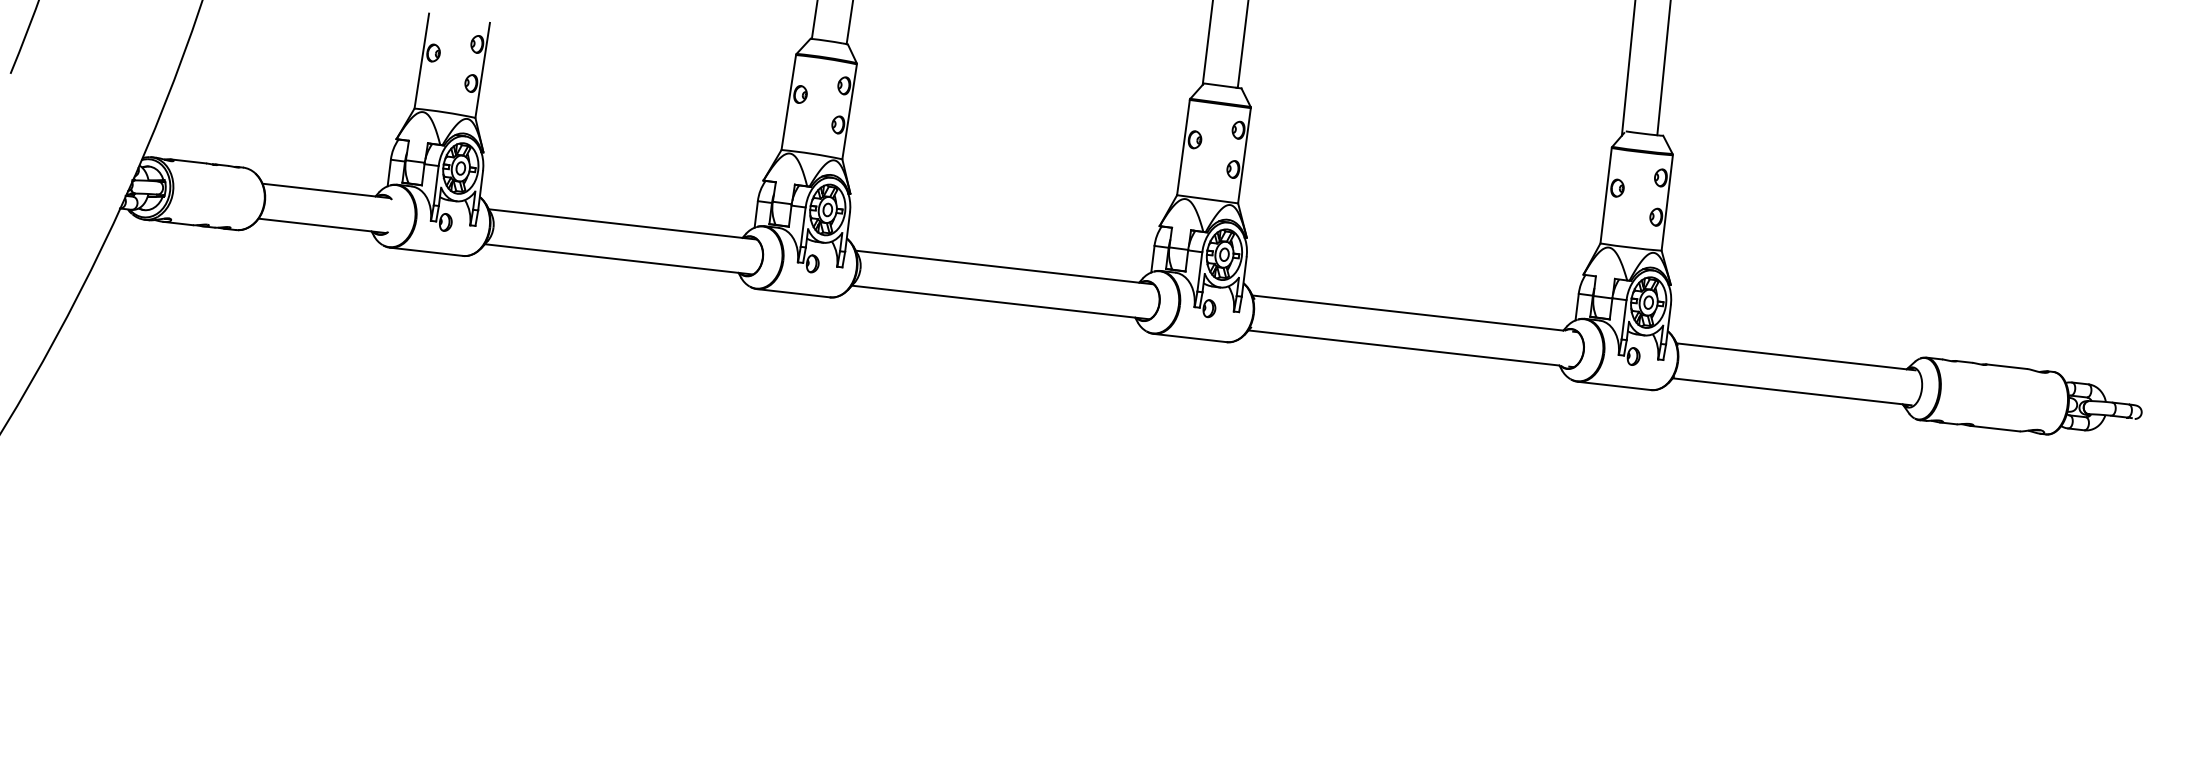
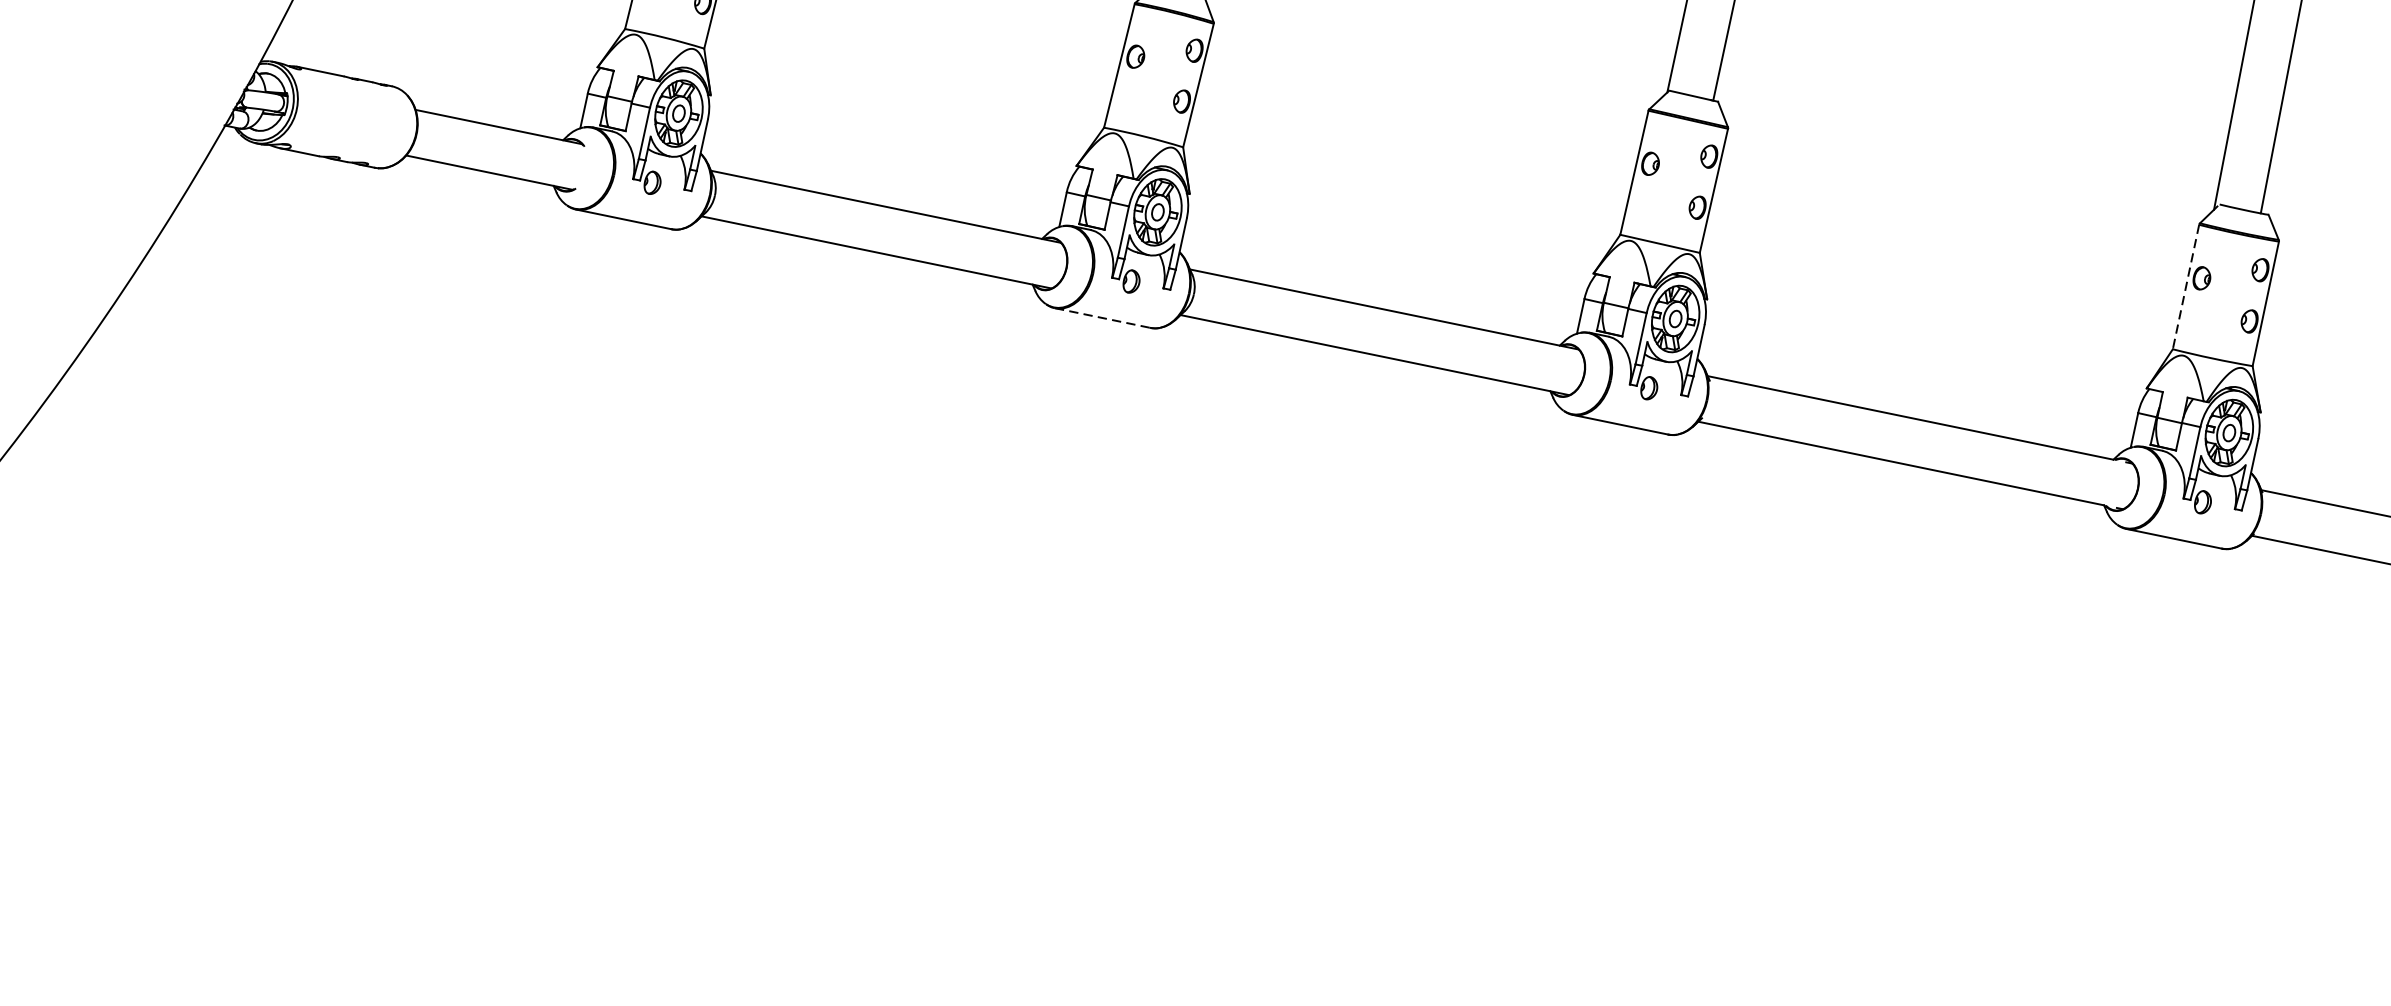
line: (1606, 196) -> (2186, 288), solid -> dashed
line: (793, 293) -> (1102, 318), solid -> dashed

